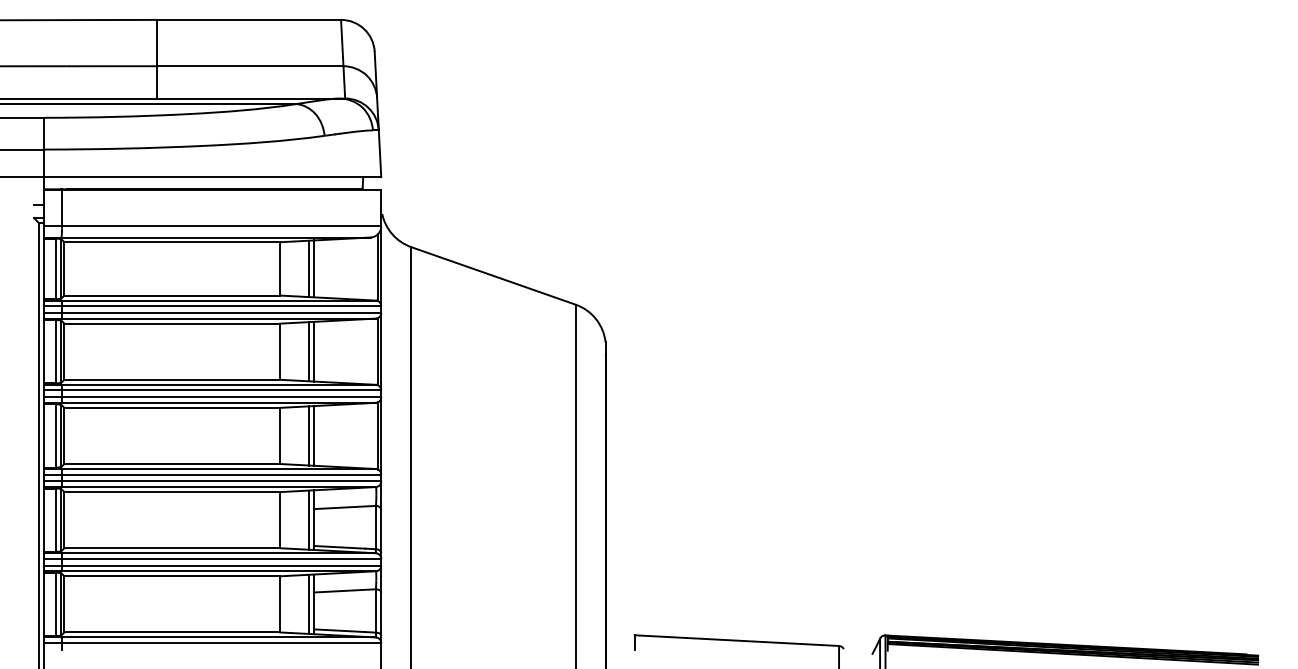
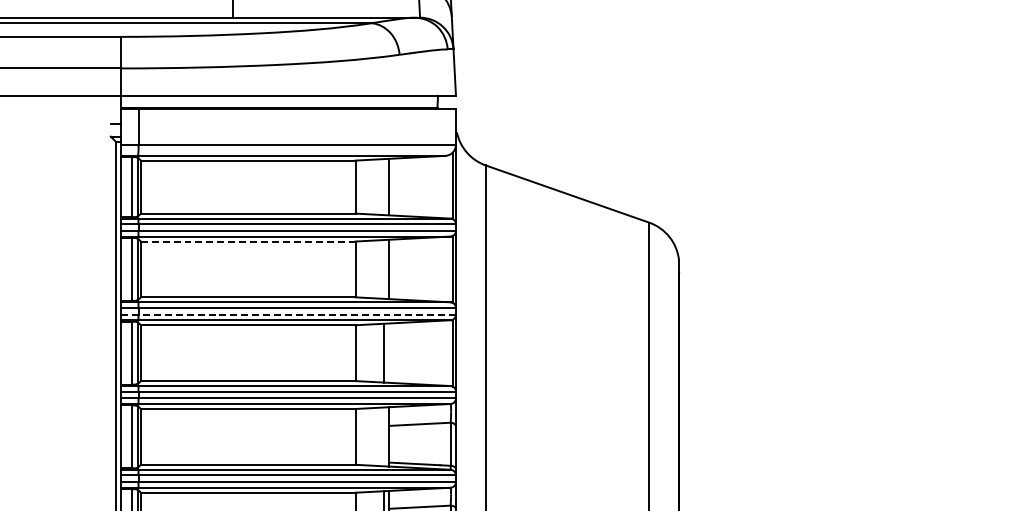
line: (308, 268) -> (383, 186), removed
line: (172, 323) -> (248, 241), solid -> dashed
line: (308, 351) -> (383, 269), removed
line: (213, 397) -> (289, 314), solid -> dashed
line: (313, 435) -> (388, 352), removed
line: (308, 519) -> (383, 436), removed

